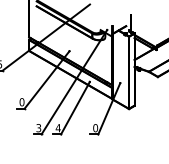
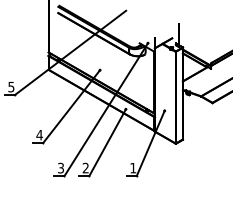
text: (21, 101) -> (39, 134), 0 -> 4
text: (58, 127) -> (85, 167), 4 -> 2
text: (95, 127) -> (133, 167), 0 -> 1

